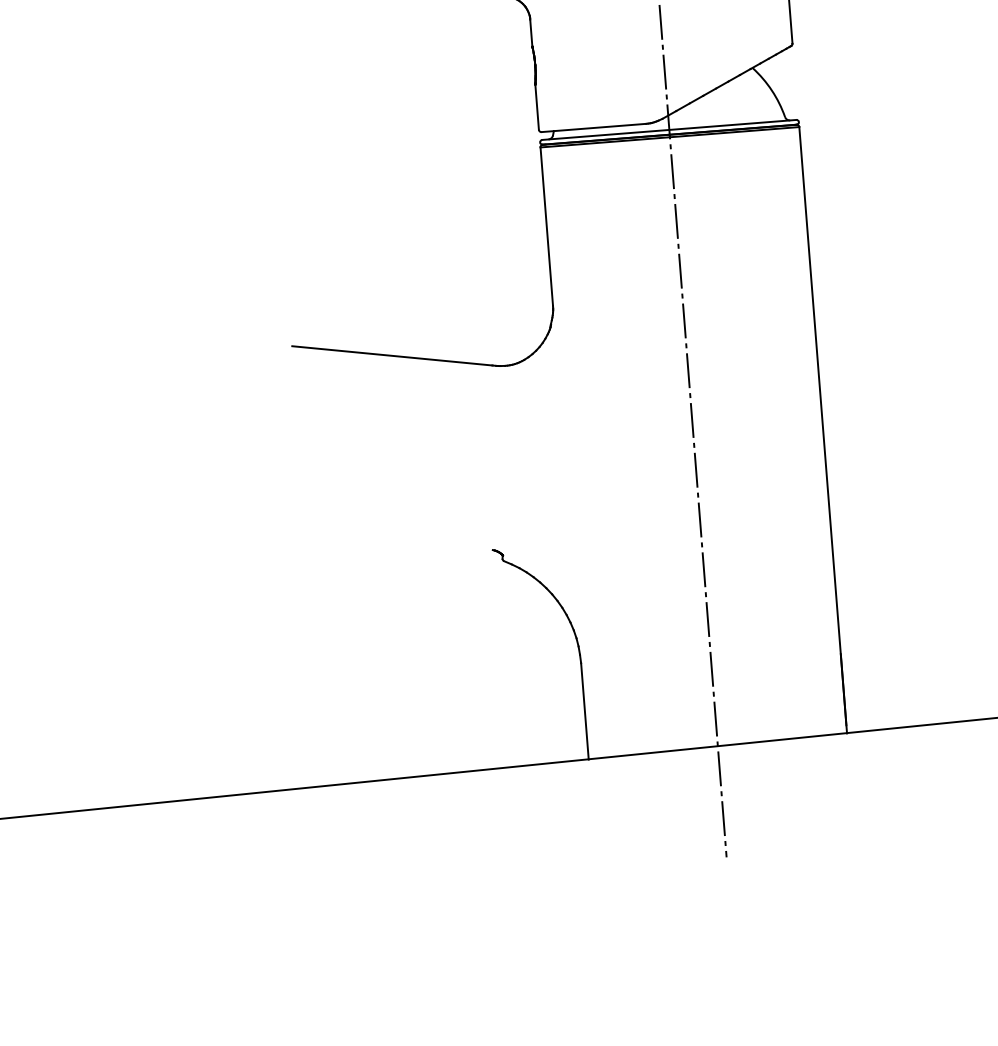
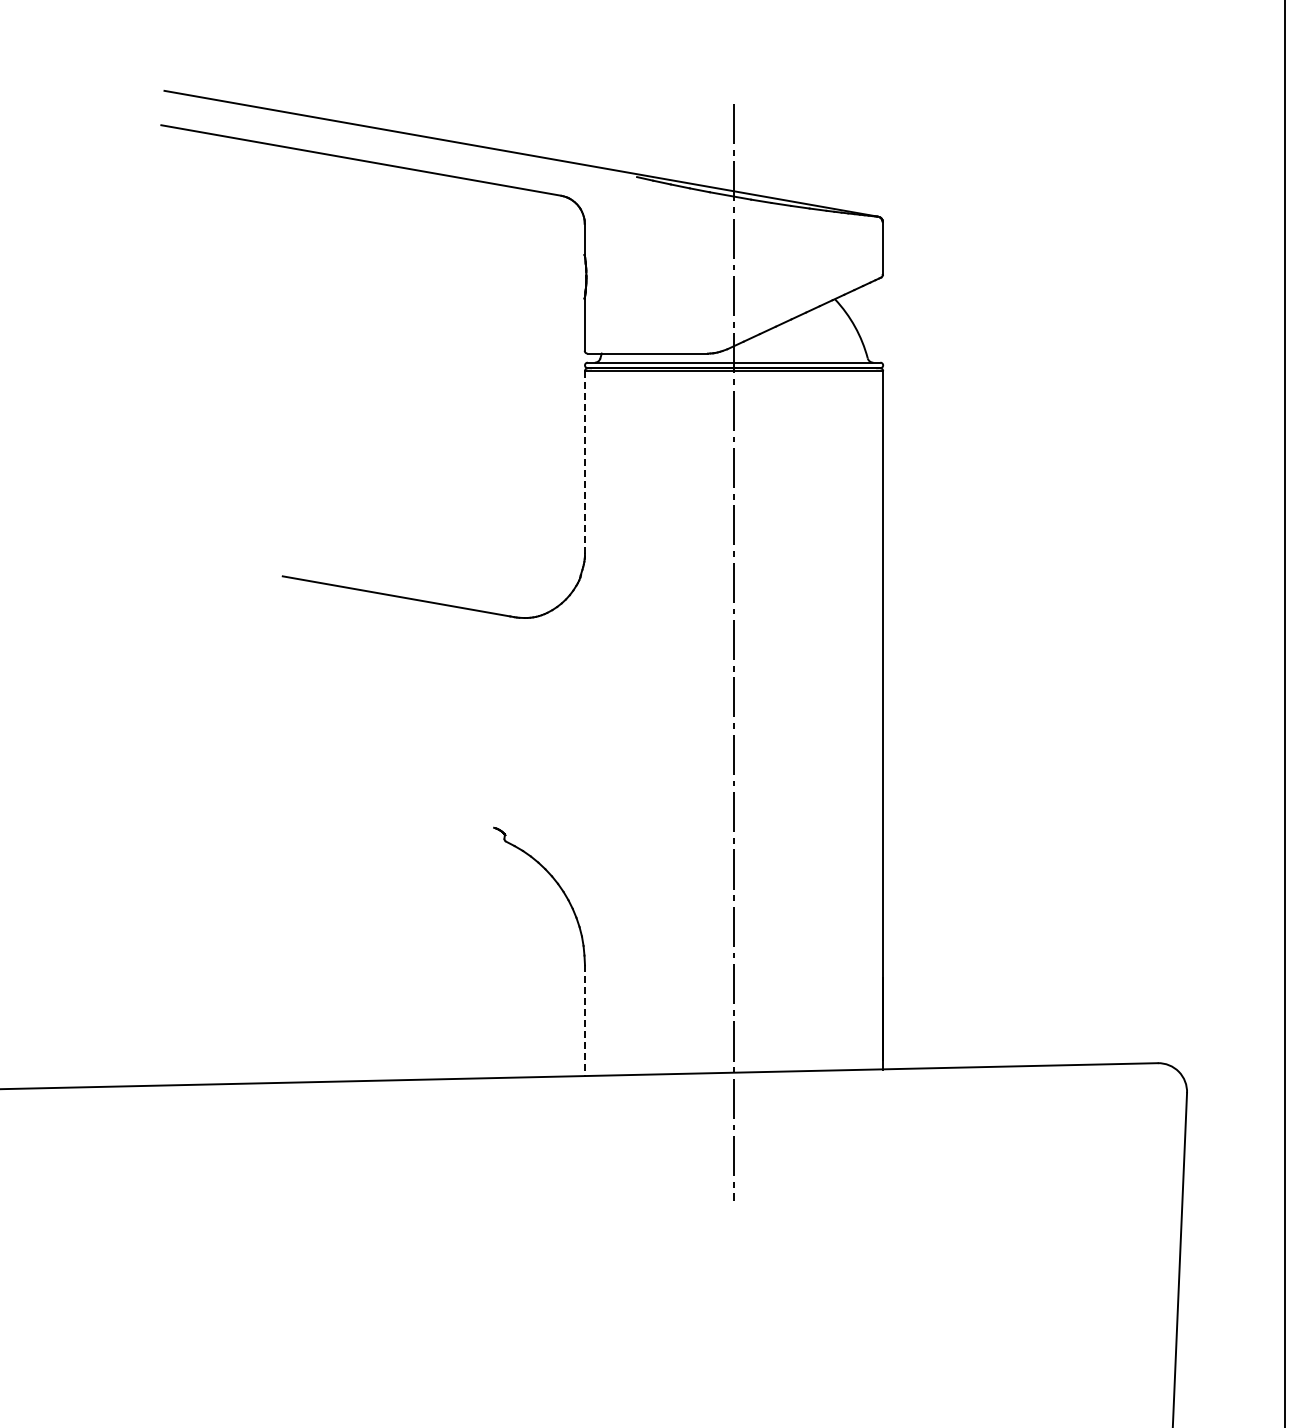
line: (547, 226) -> (585, 462), solid -> dashed
line: (585, 711) -> (585, 1020), solid -> dashed

